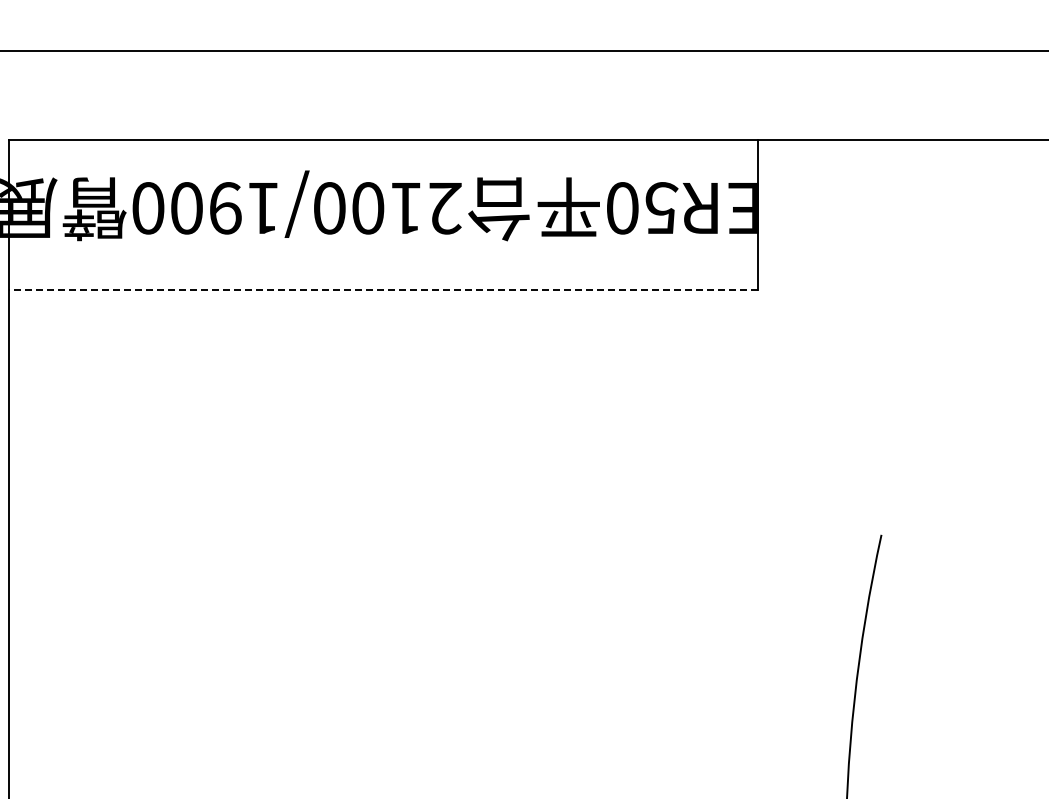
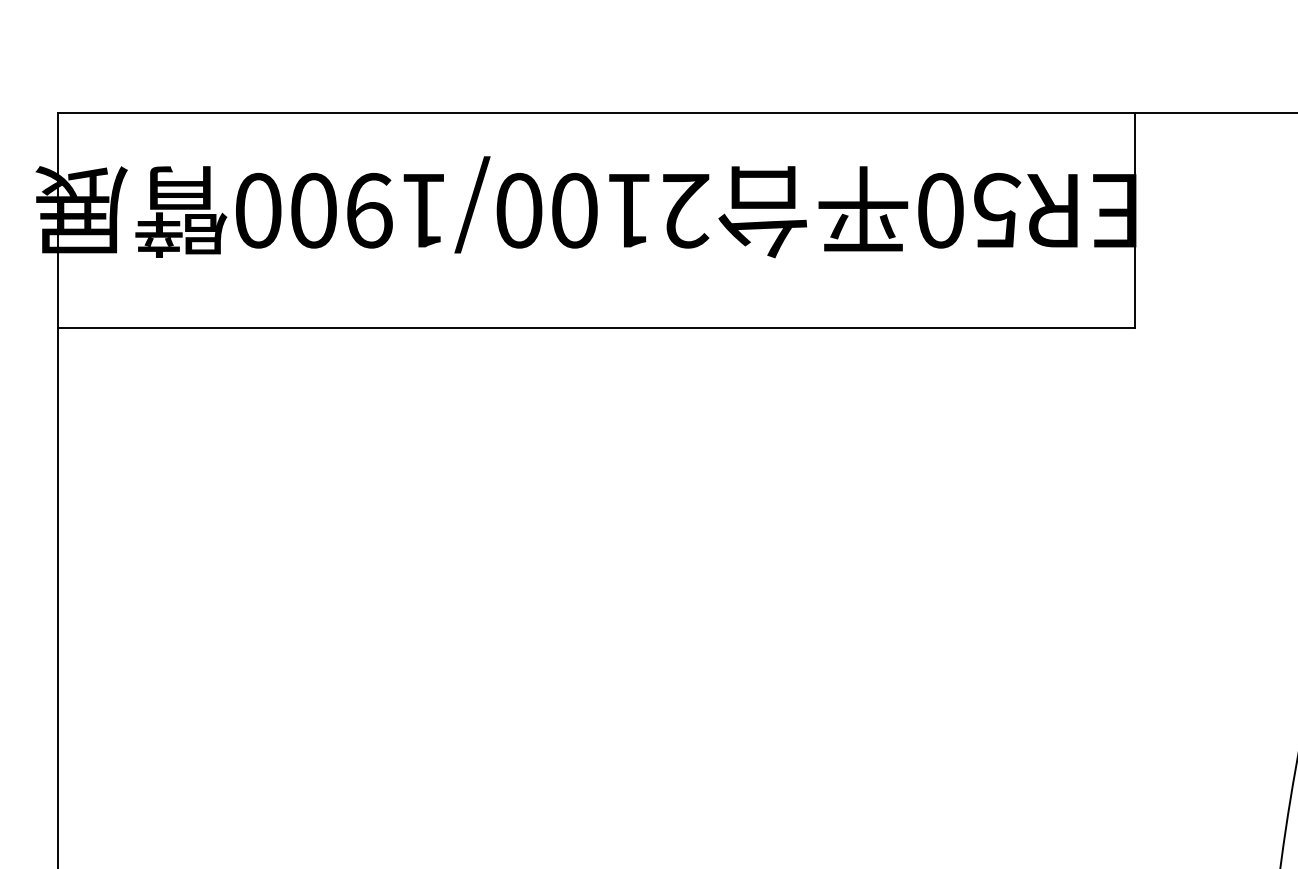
line: (383, 290) -> (596, 328), dashed -> solid

